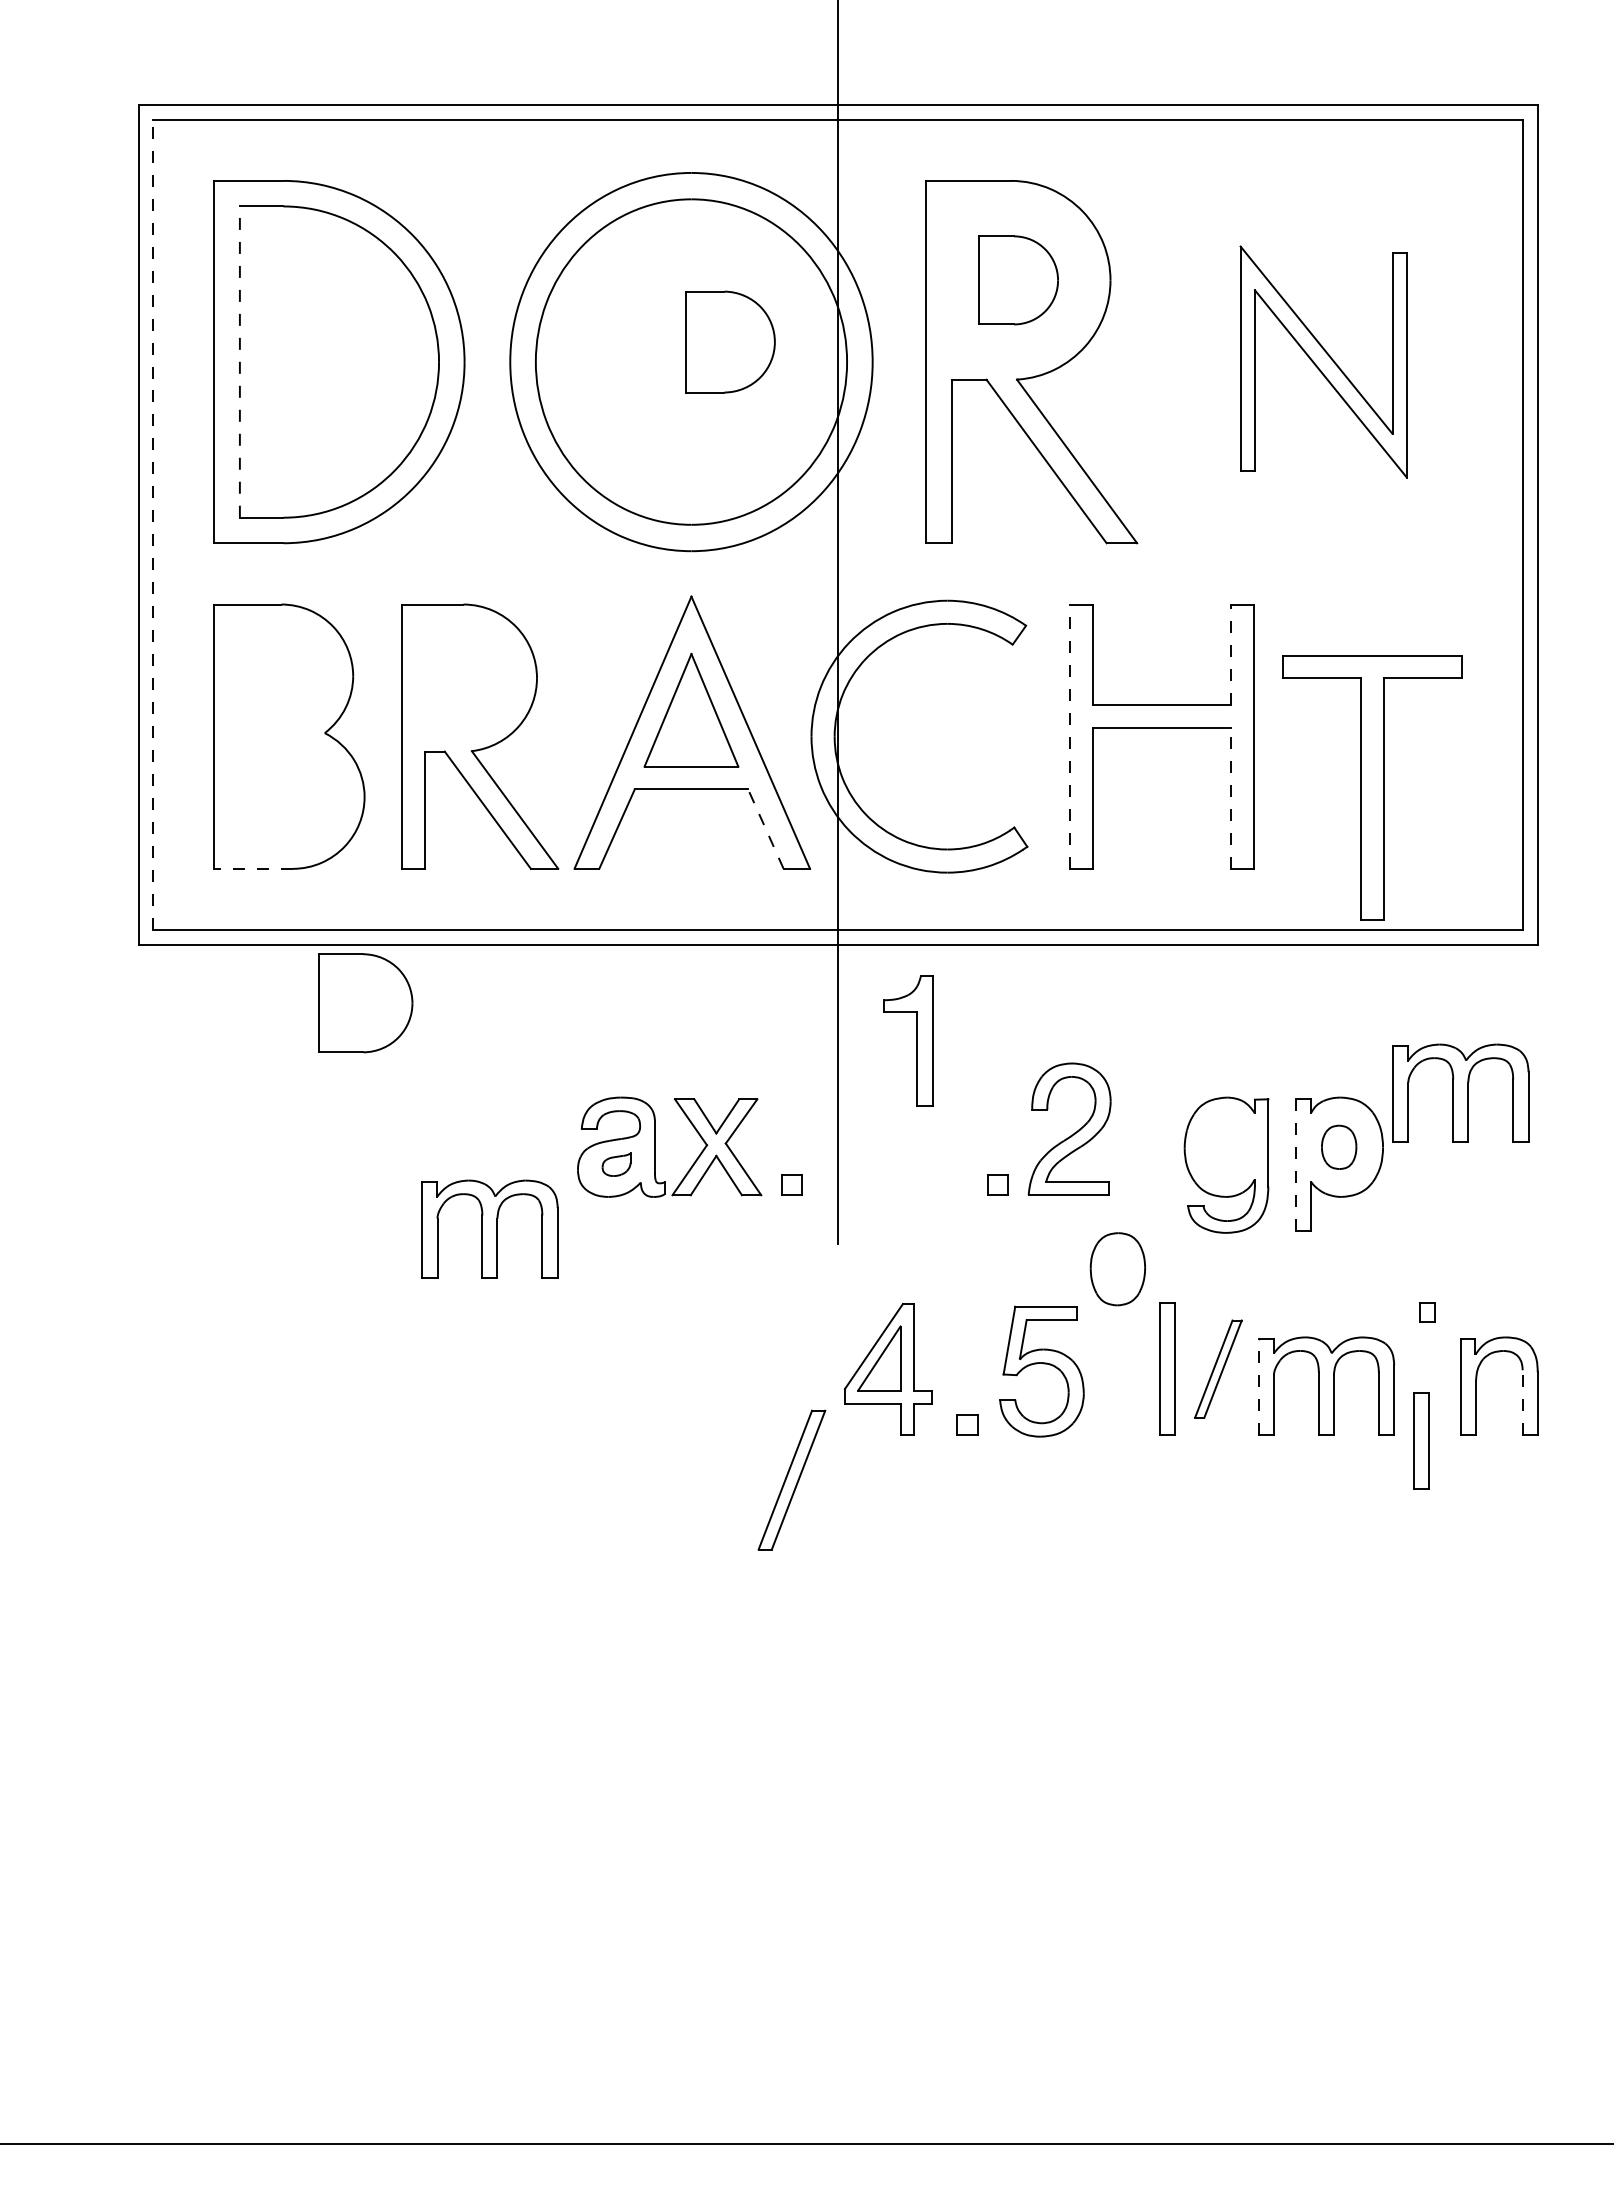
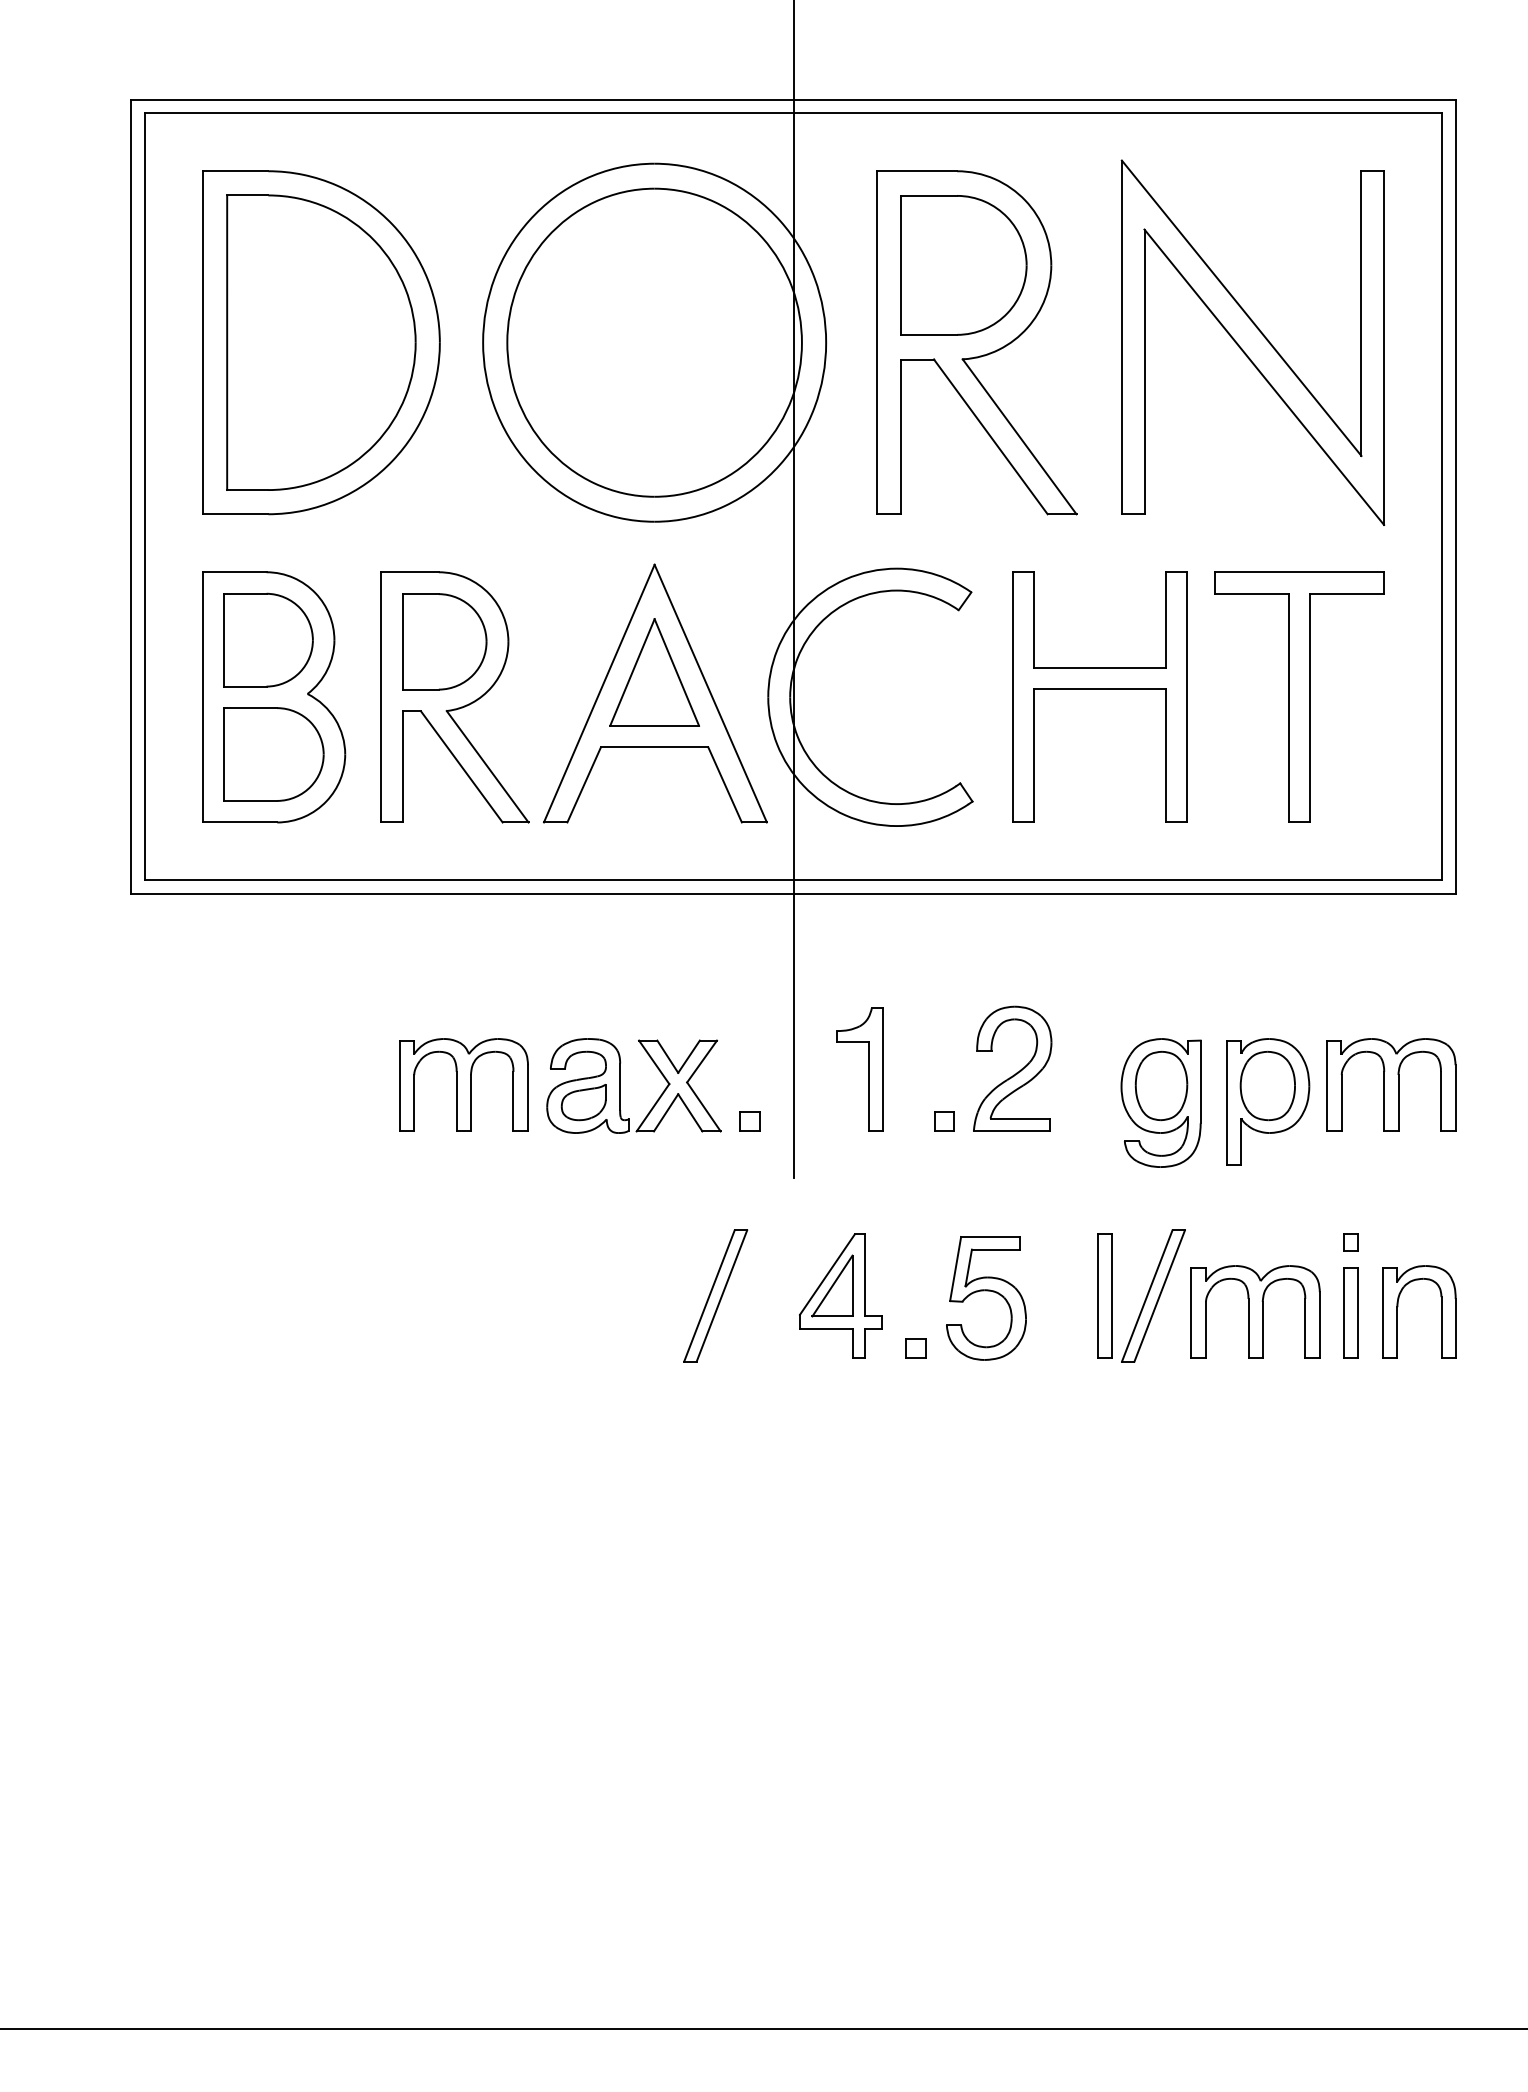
part: (1018, 280) -> (964, 265), size x1.67
part: (730, 341) -> (444, 641), moved
part: (1323, 361) -> (1252, 342), size x1.67
line: (239, 362) -> (226, 343), dashed -> solid
line: (153, 524) -> (145, 496), dashed -> solid
line: (1231, 654) -> (1165, 619), dashed -> solid
line: (1069, 736) -> (1012, 697), dashed -> solid
part: (1372, 787) -> (1299, 697), moved
part: (289, 796) -> (274, 753), added
line: (1231, 797) -> (1165, 754), dashed -> solid
line: (765, 828) -> (724, 784), dashed -> solid
line: (253, 868) -> (240, 822), dashed -> solid
part: (365, 1003) -> (268, 640), moved
part: (916, 1040) -> (867, 1069), moved
part: (1460, 1092) -> (1391, 1084), moved
part: (1338, 1147) -> (1267, 1086), size x1.67
part: (616, 1164) -> (583, 1102), size x1.67
line: (1296, 1165) -> (1227, 1103), dashed -> solid
part: (489, 1228) -> (463, 1084), moved
part: (1117, 1269) -> (1161, 1086), moved
part: (1218, 1368) -> (1153, 1295), size x1.43
line: (1258, 1387) -> (1191, 1313), dashed -> solid
line: (1522, 1402) -> (1441, 1327), dashed -> solid
part: (1421, 1440) -> (1351, 1312), moved
part: (791, 1479) -> (715, 1295), moved

